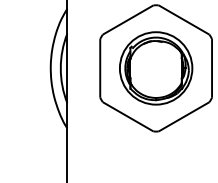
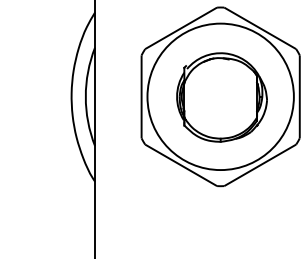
circle: (156, 68) -> (220, 96), size x1.43

